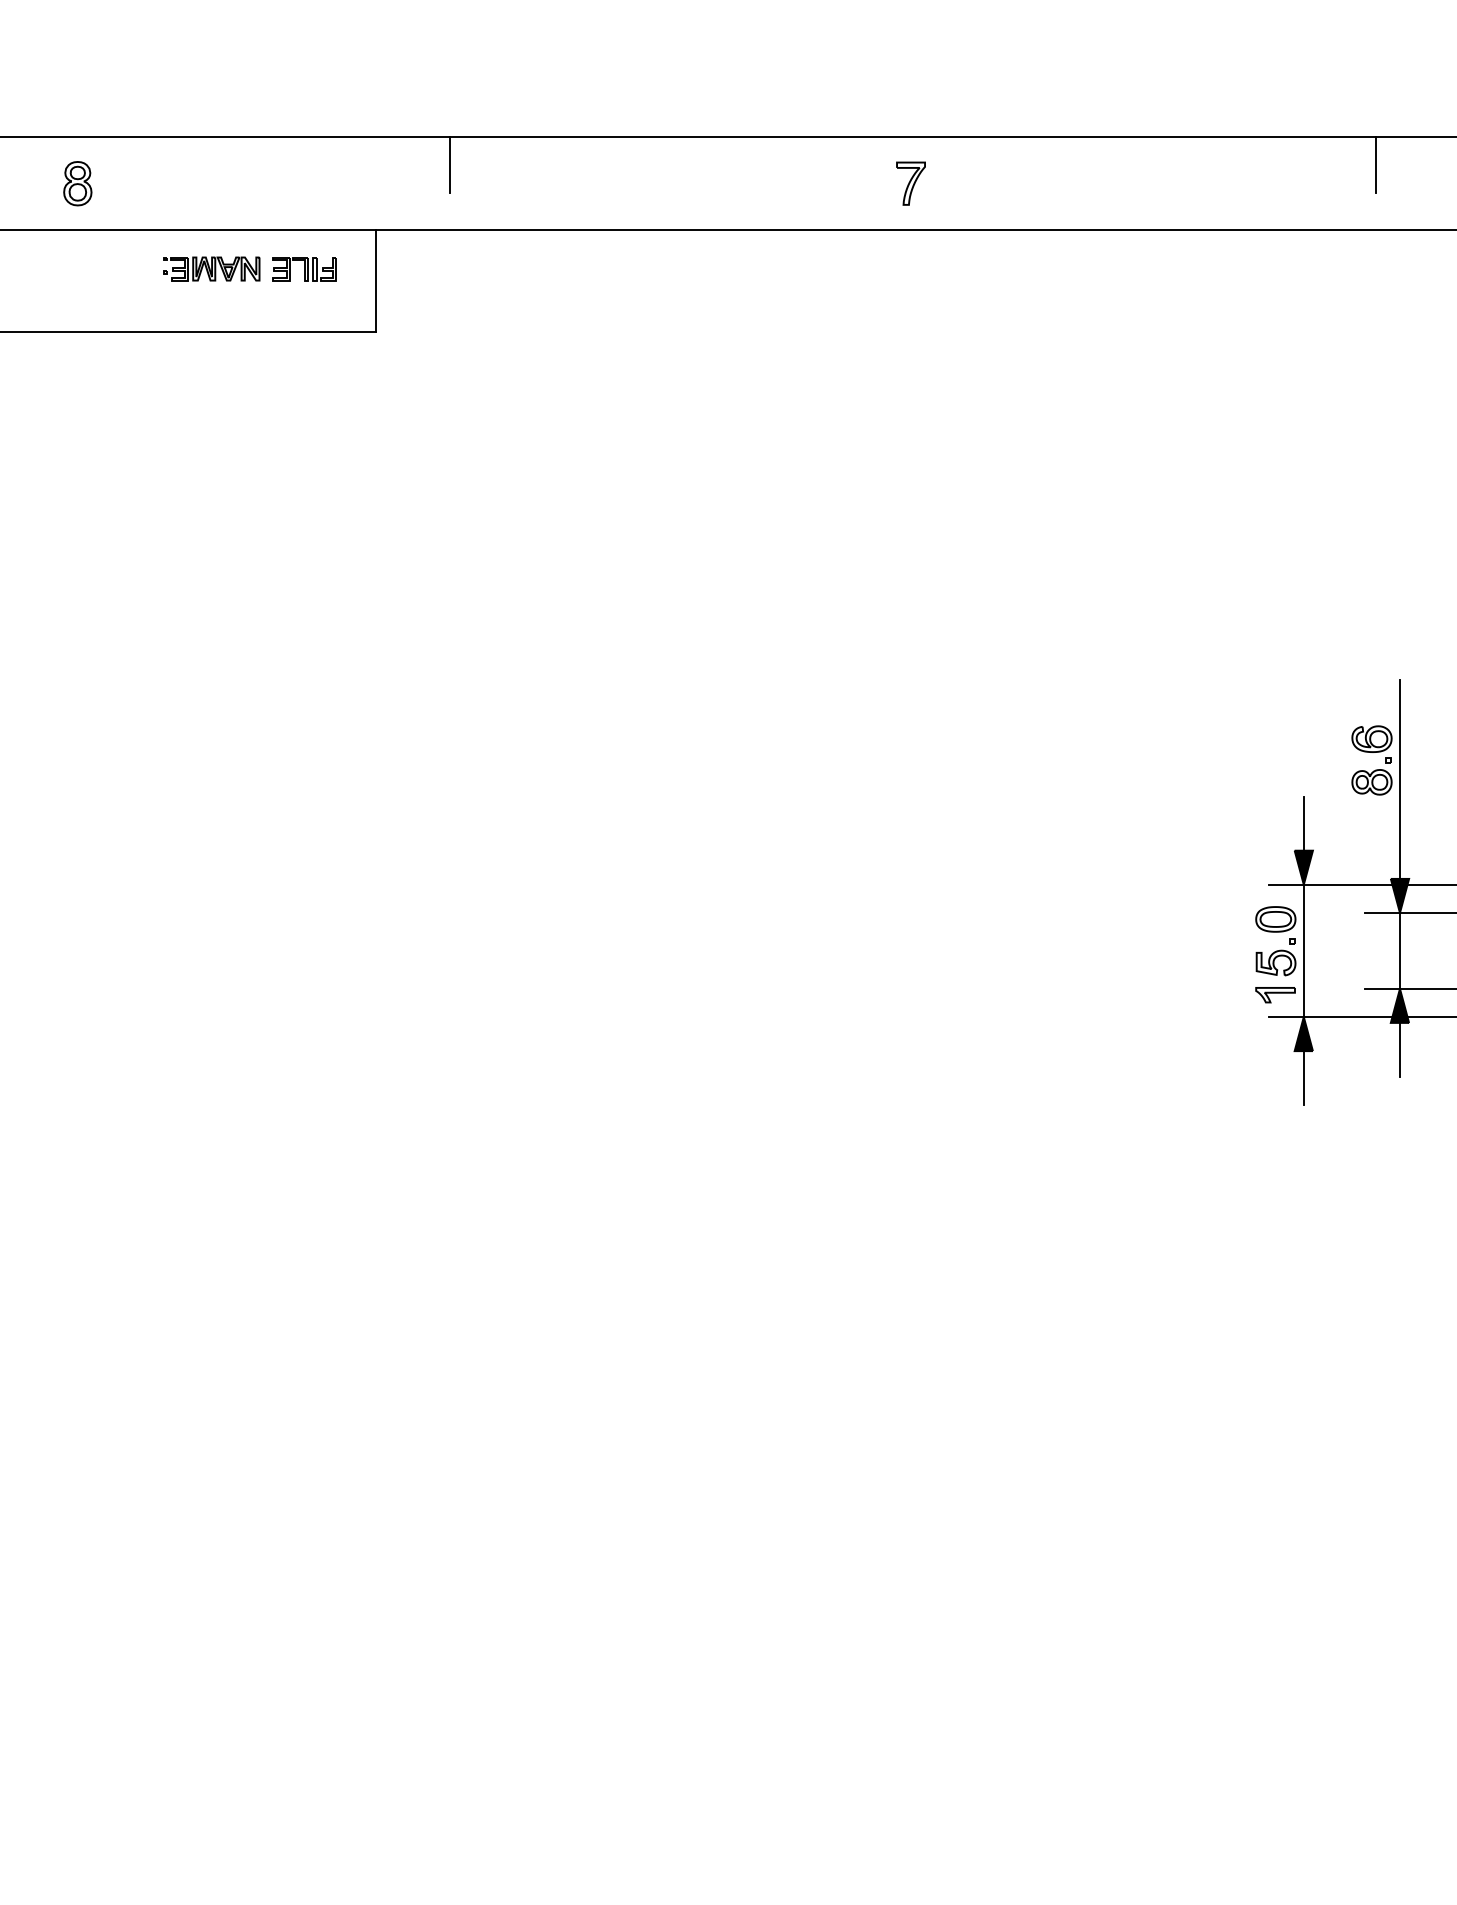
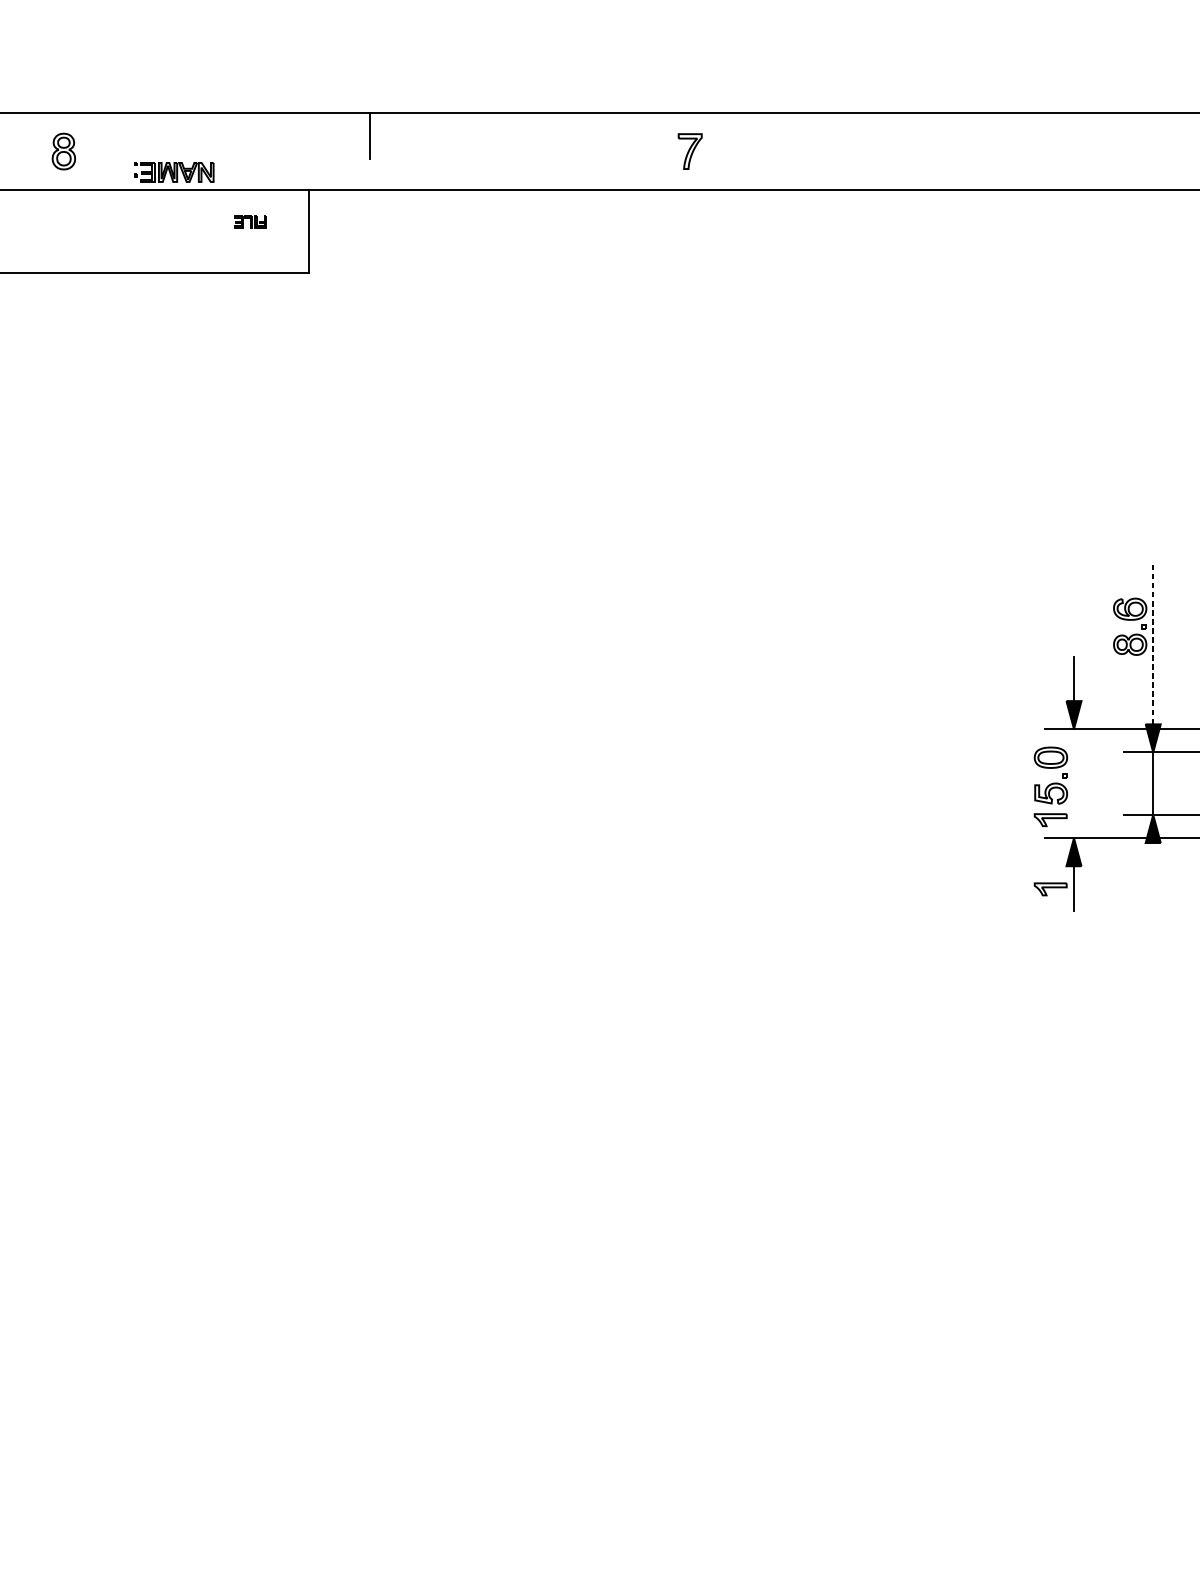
line: (1375, 164) -> (1133, 135), removed
part: (910, 183) -> (689, 151), moved
part: (211, 268) -> (174, 172), moved
part: (304, 269) -> (250, 222), size x0.6
line: (1399, 778) -> (1152, 641), solid -> dashed
line: (1303, 950) -> (1073, 783), removed
line: (1399, 1049) -> (1152, 864), removed
part: (1275, 1079) -> (1050, 889), added

